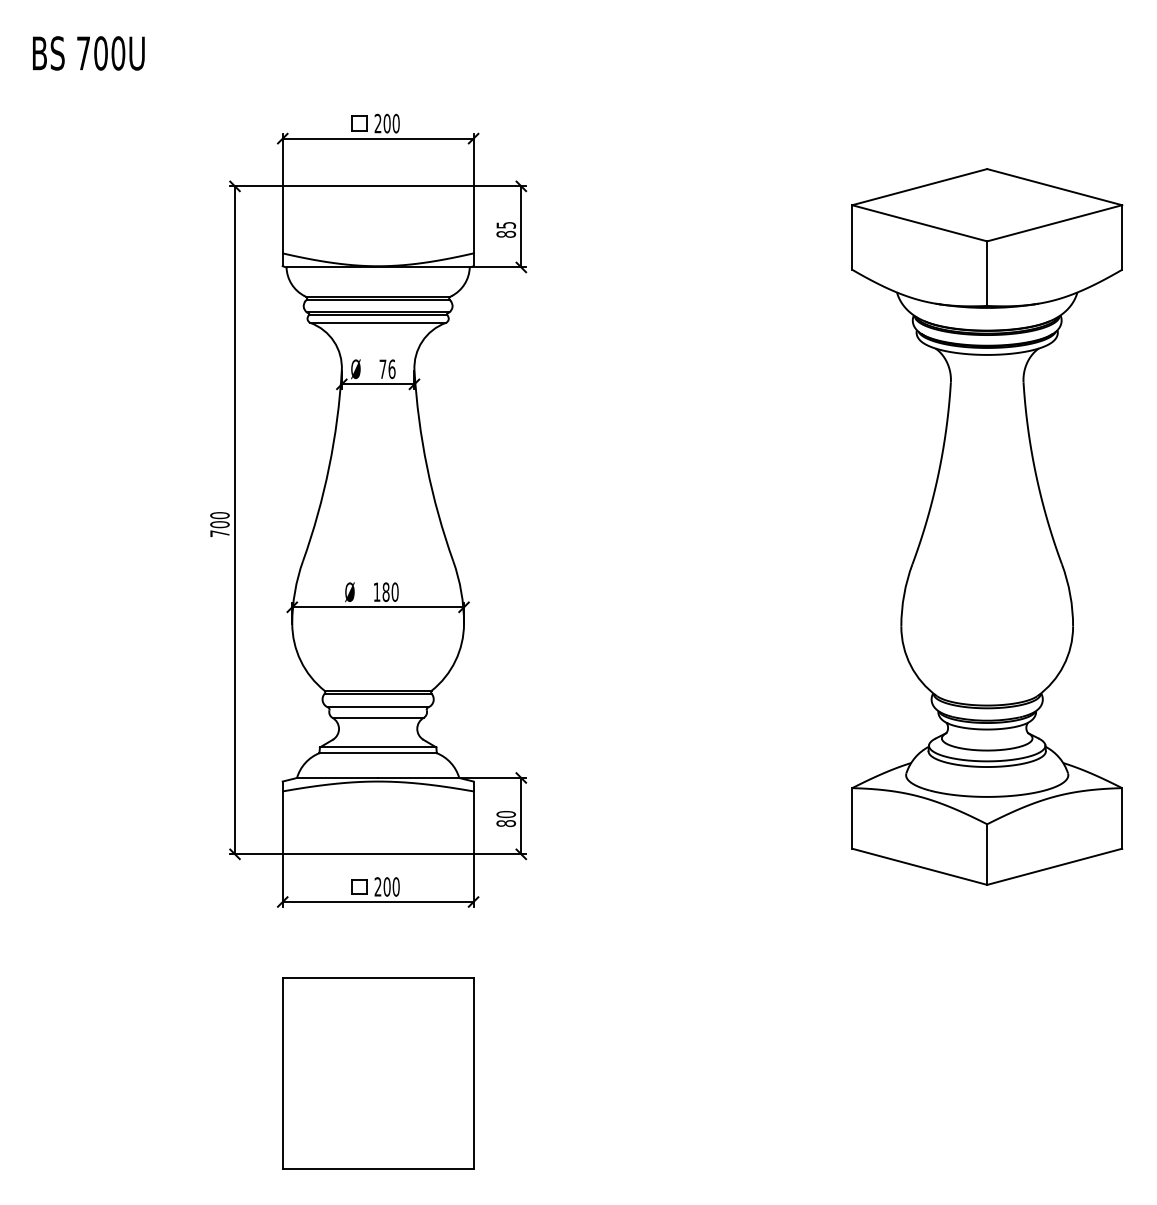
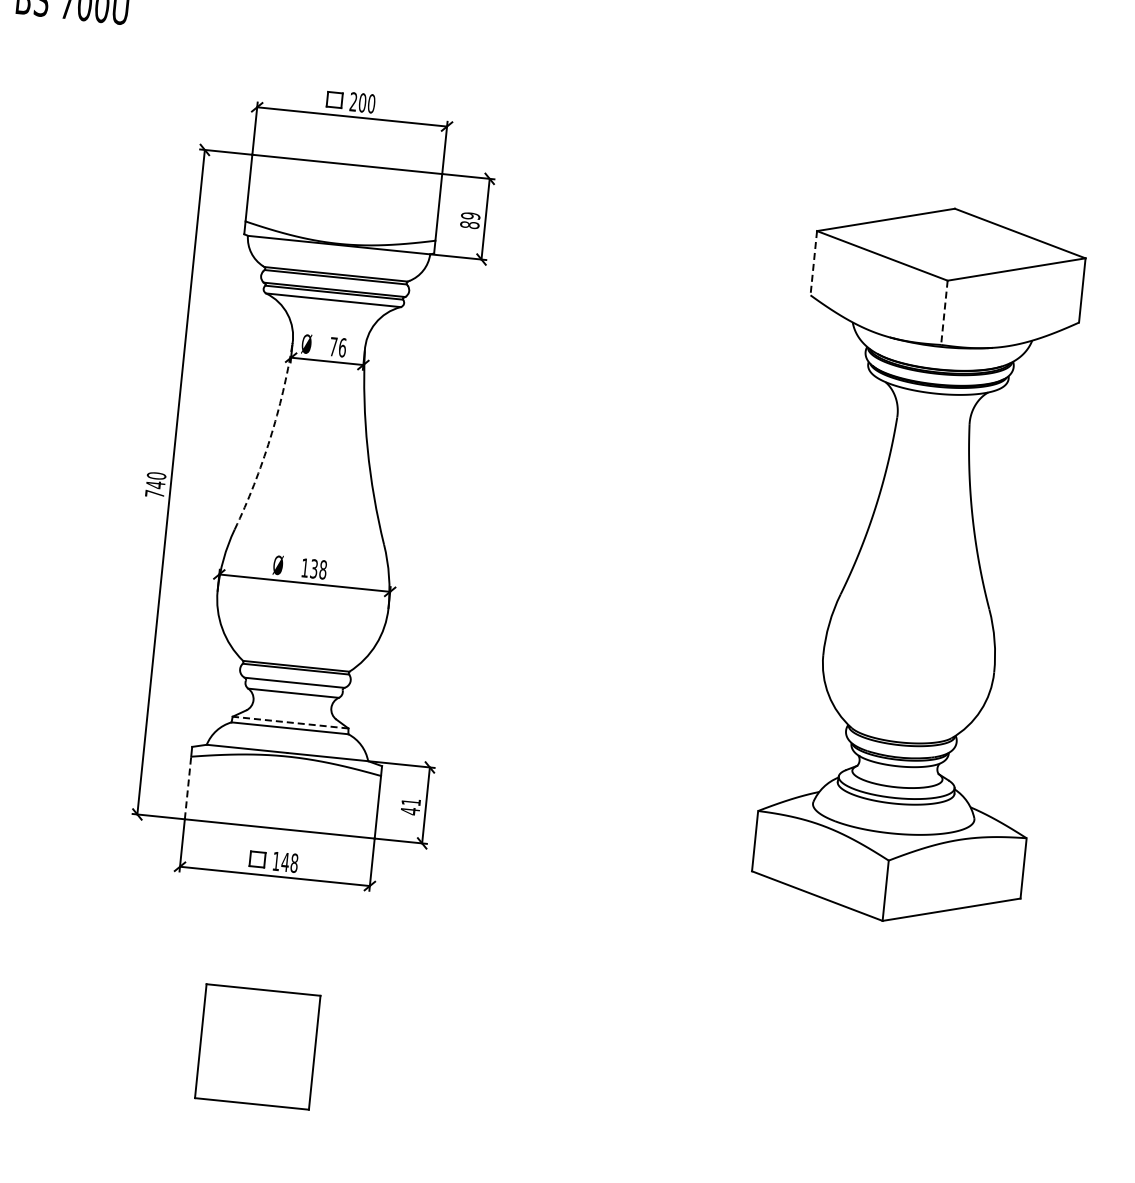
text: (505, 224) -> (470, 215), 85 -> 89
line: (852, 238) -> (813, 264), solid -> dashed
line: (987, 274) -> (944, 313), solid -> dashed
arc: (329, 467) -> (270, 439), solid -> dashed
text: (219, 524) -> (155, 484), 700 -> 740
text: (390, 591) -> (318, 568), 180 -> 138
line: (377, 747) -> (289, 722), solid -> dashed
text: (506, 819) -> (410, 807), 80 -> 41
line: (282, 822) -> (187, 787), solid -> dashed
text: (386, 886) -> (284, 861), 200 -> 148
part: (378, 1073) -> (257, 1047), size x0.6

